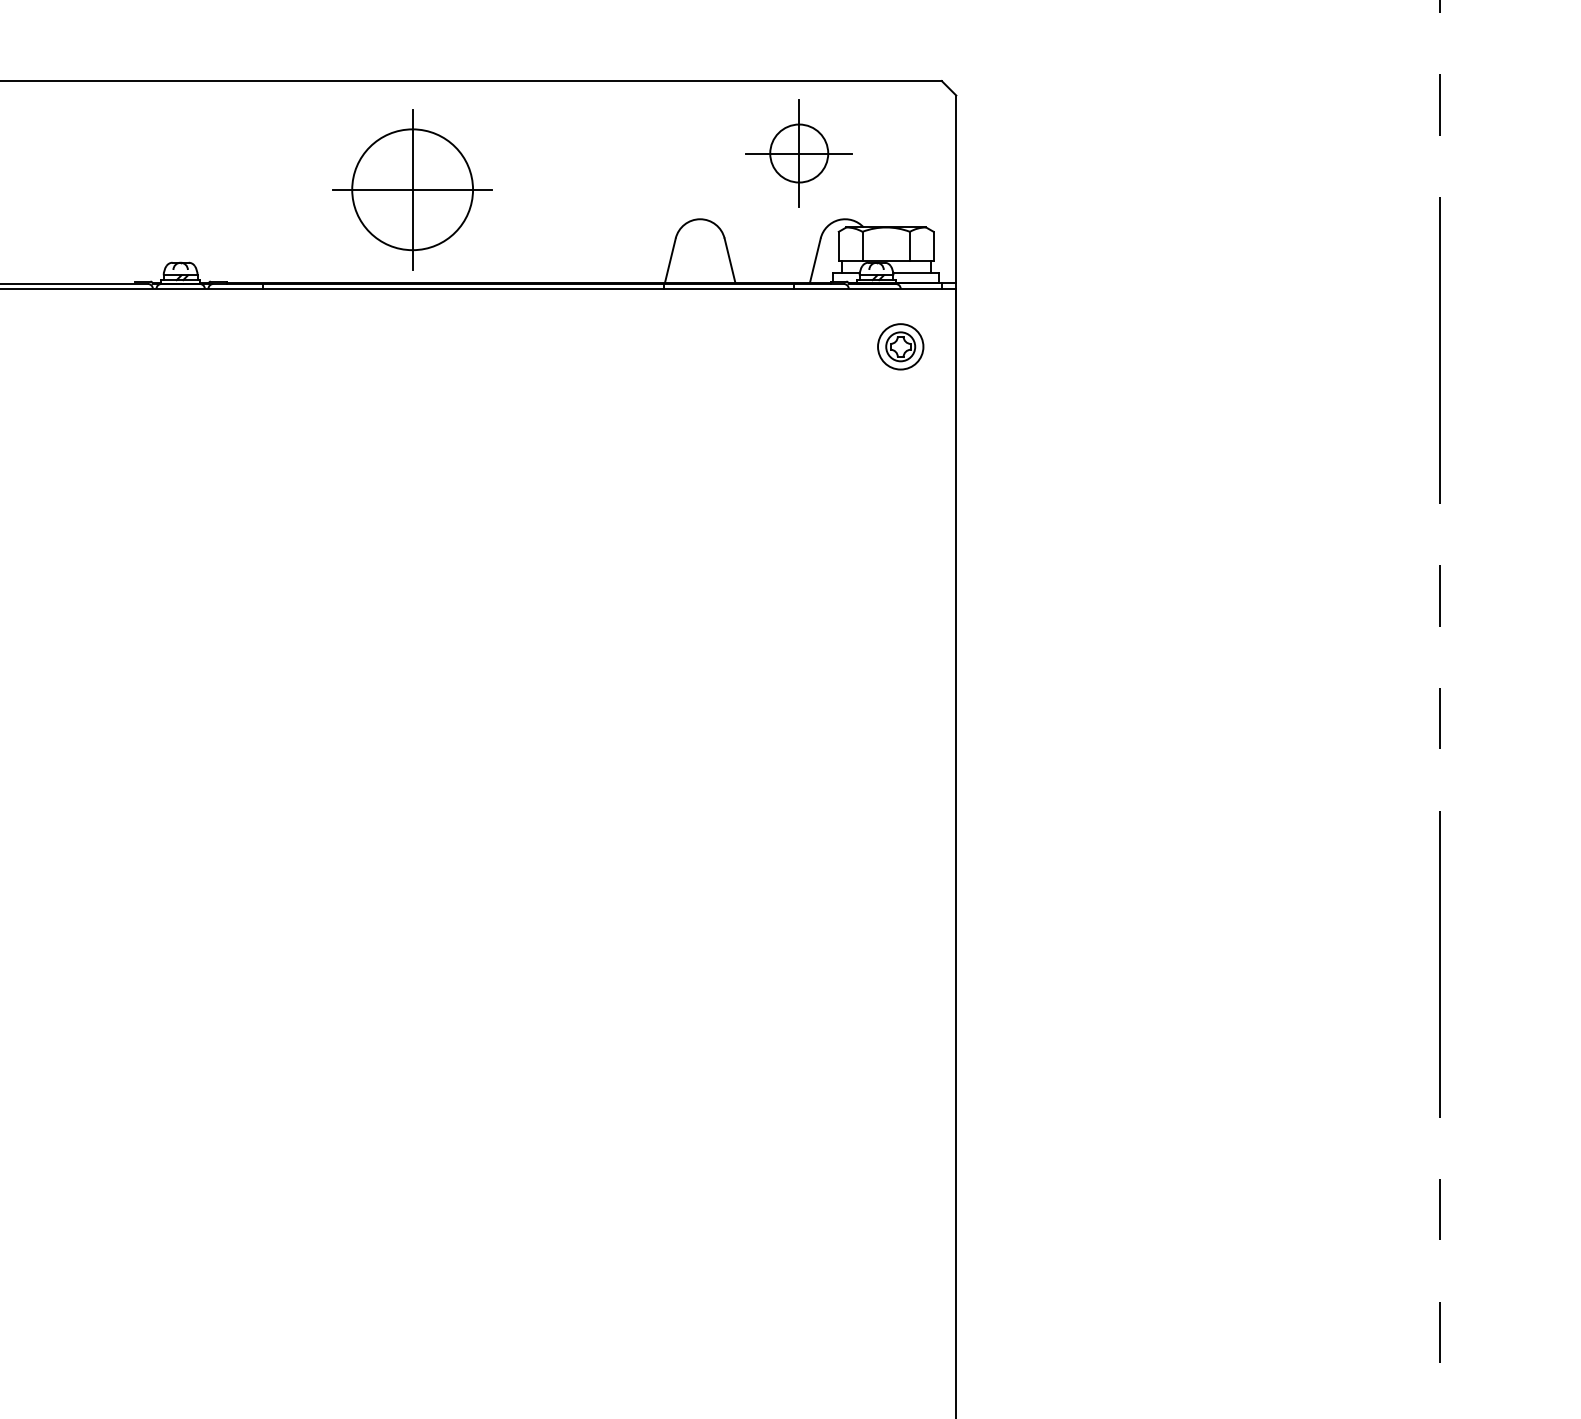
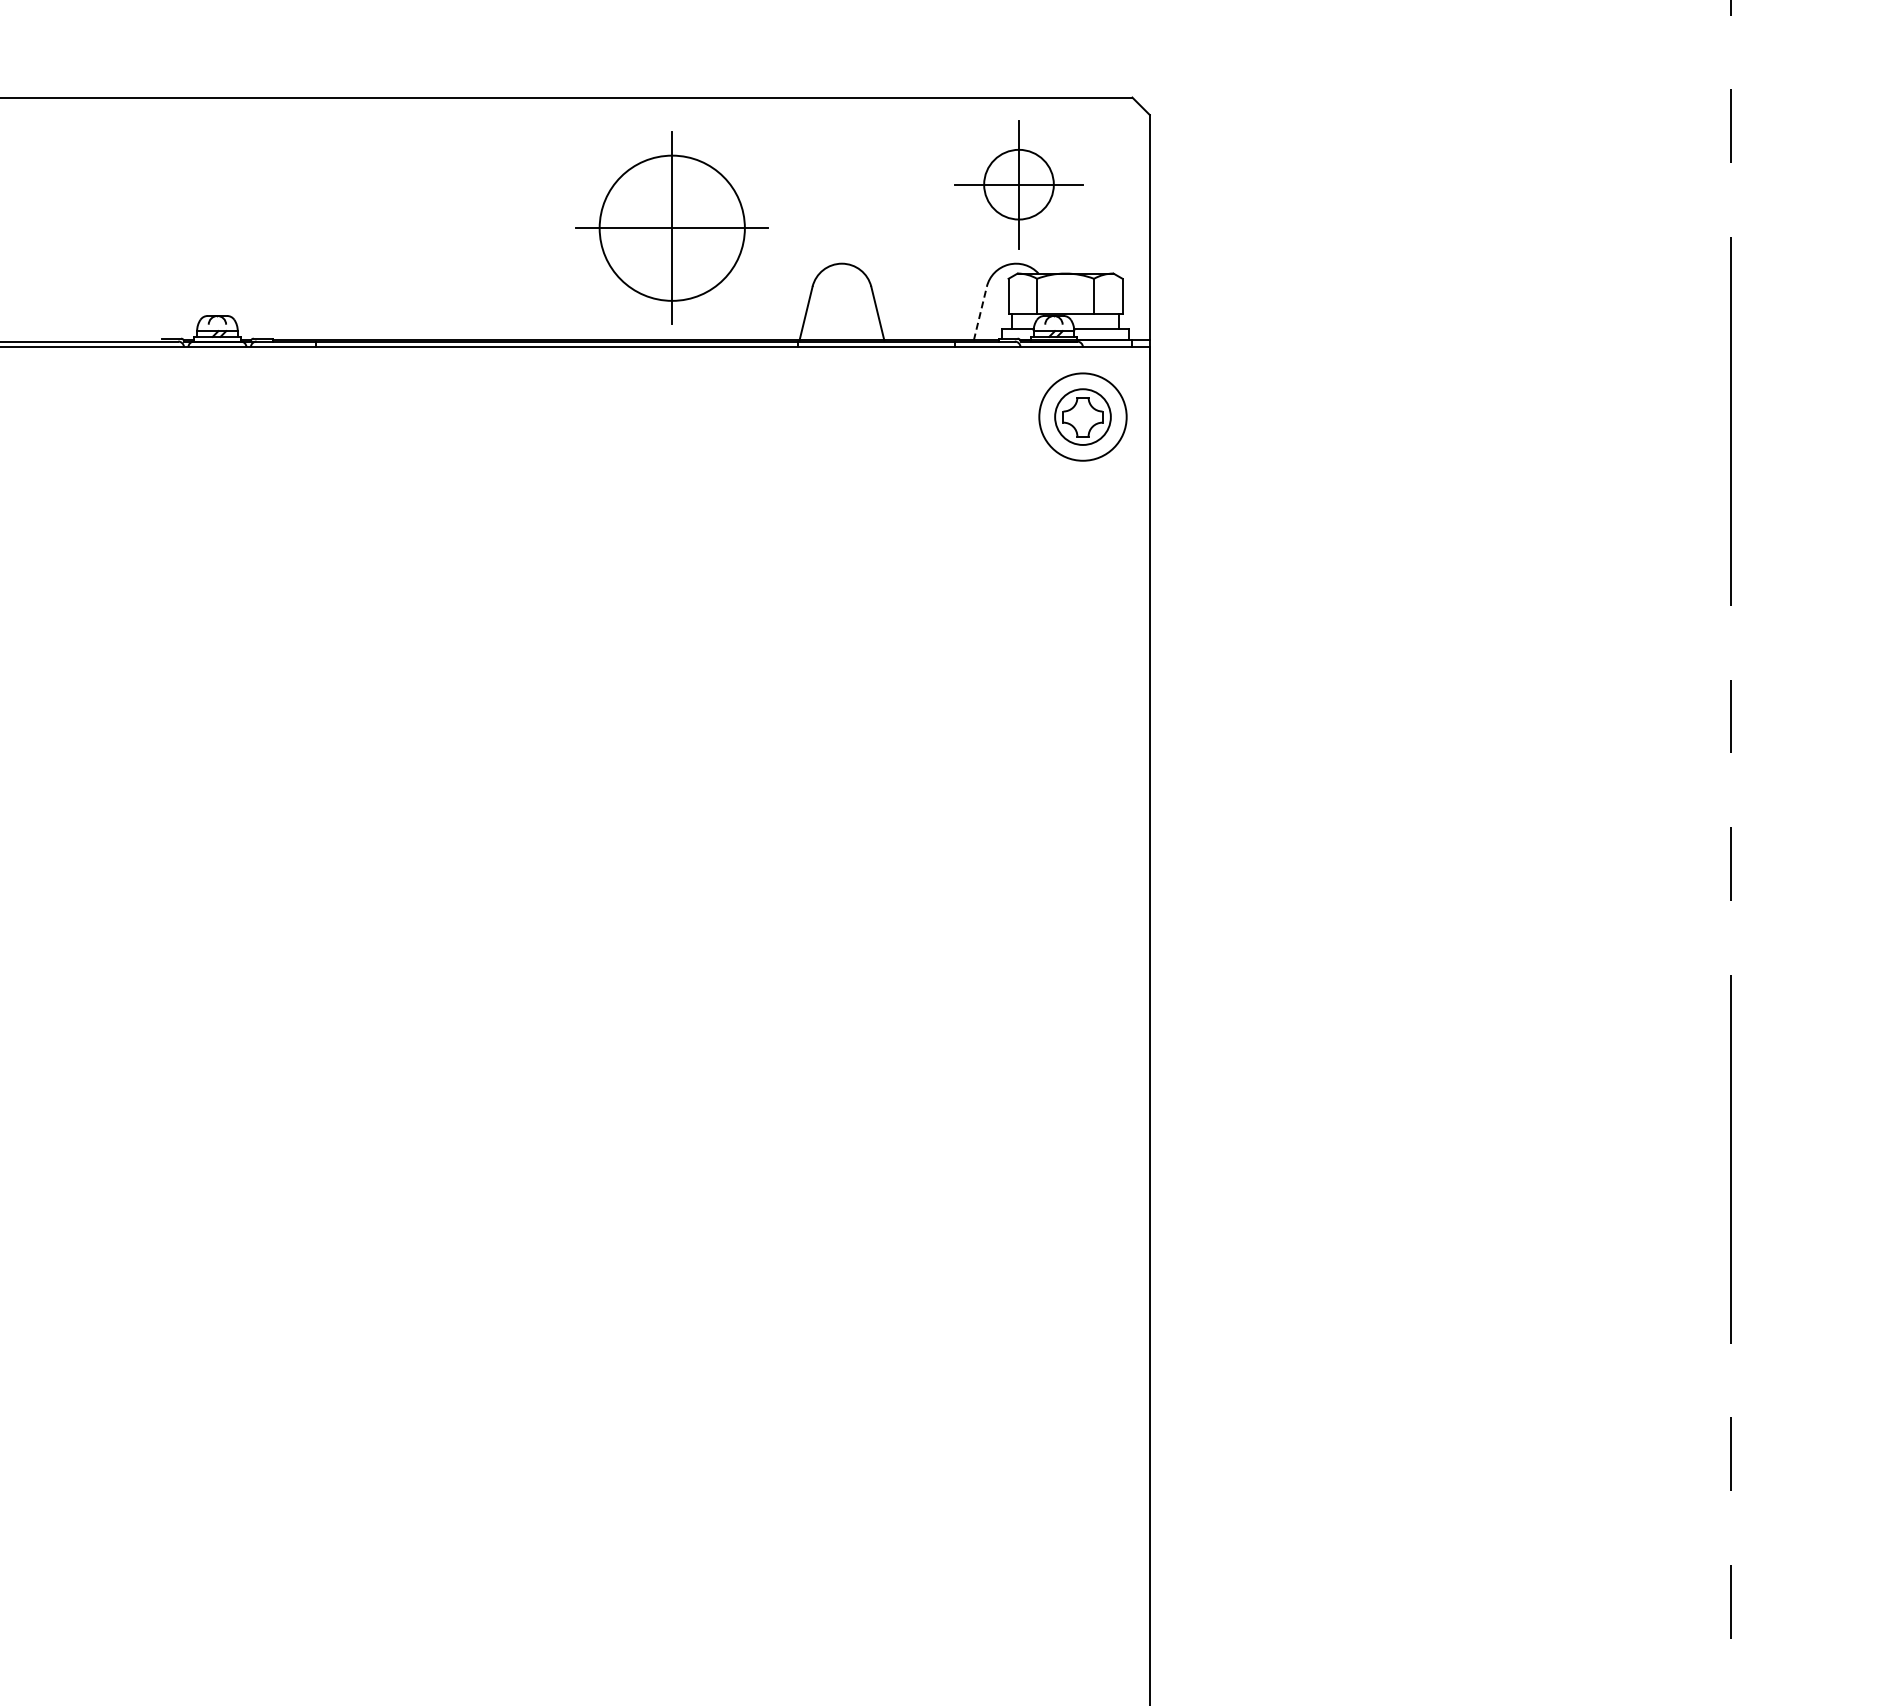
part: (798, 153) -> (1018, 184), moved
part: (411, 189) -> (671, 227), moved
line: (815, 260) -> (980, 313), solid -> dashed
part: (900, 346) -> (1082, 416), size x1.6

